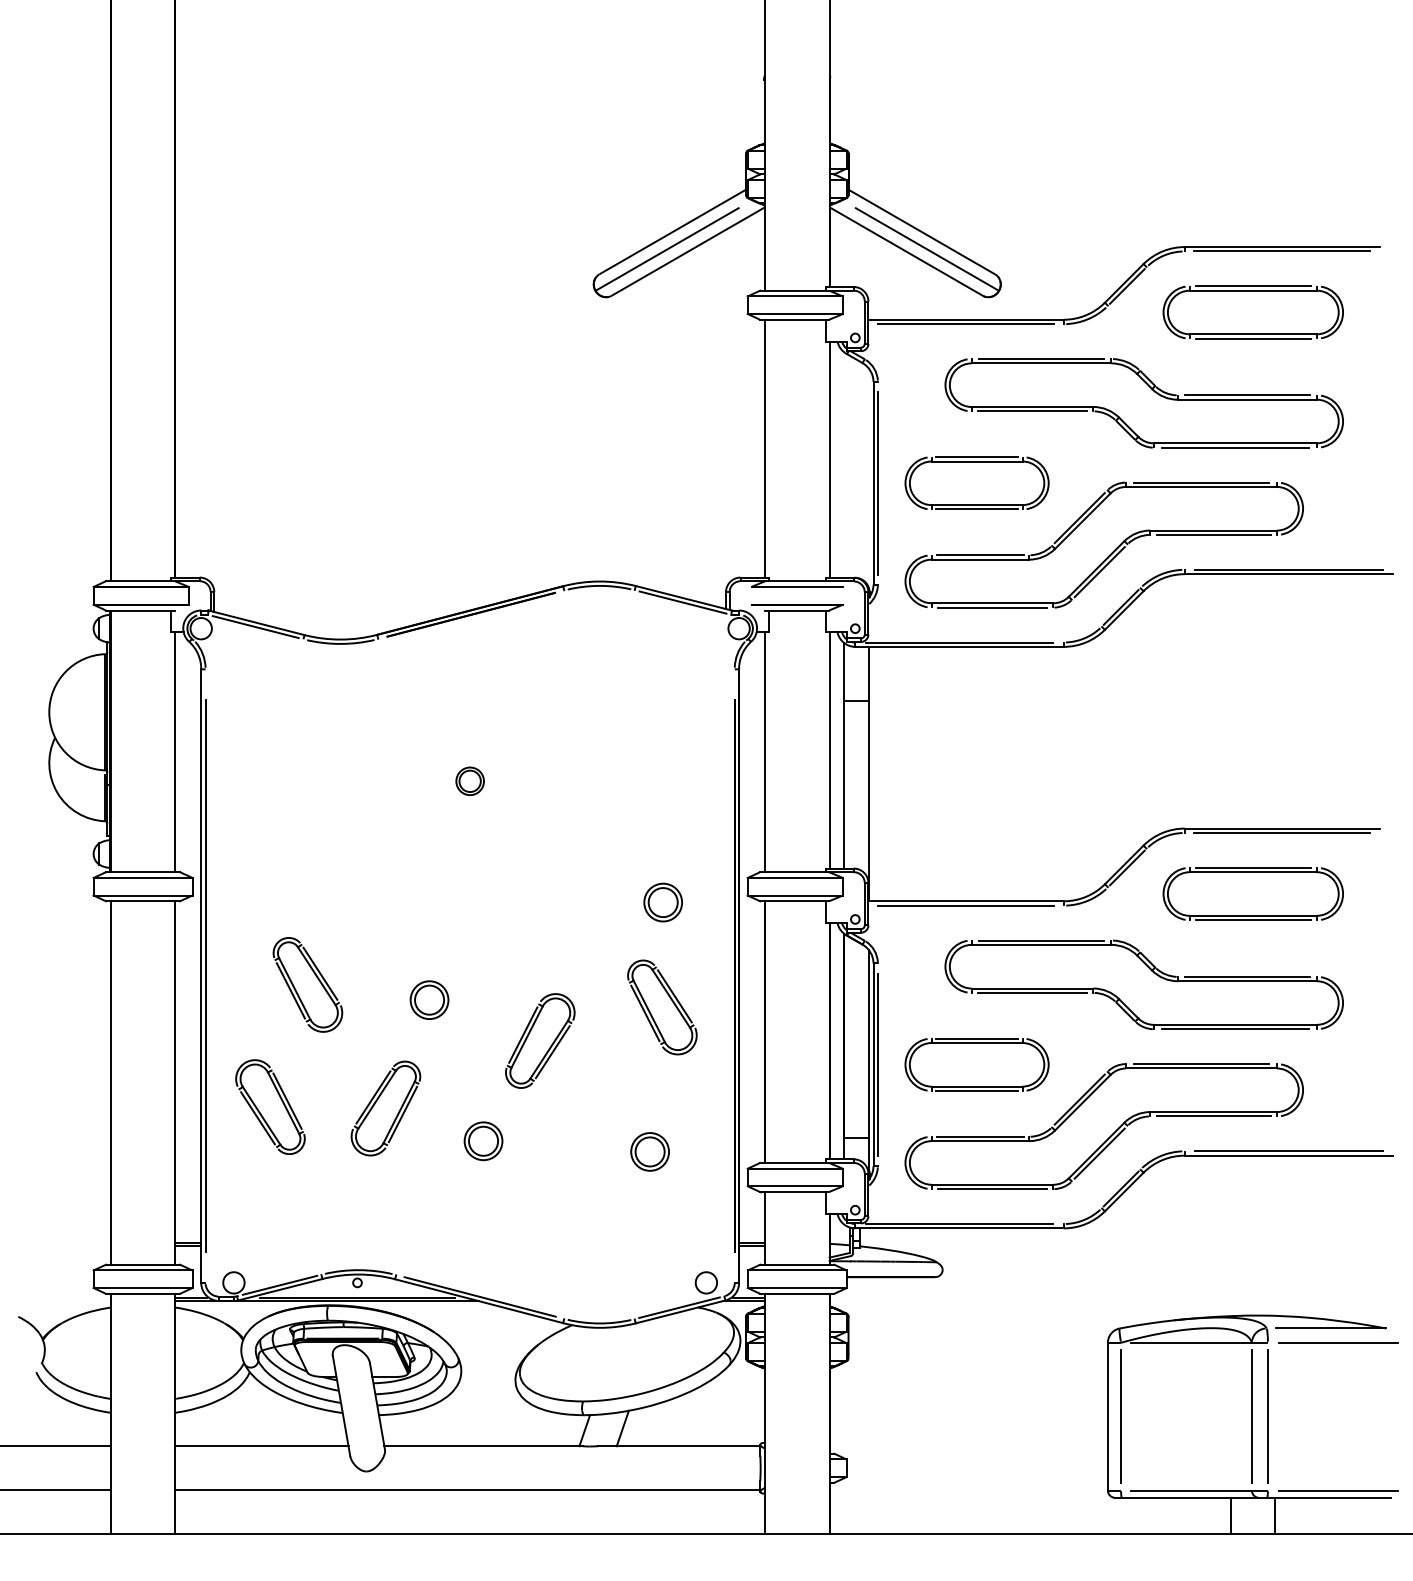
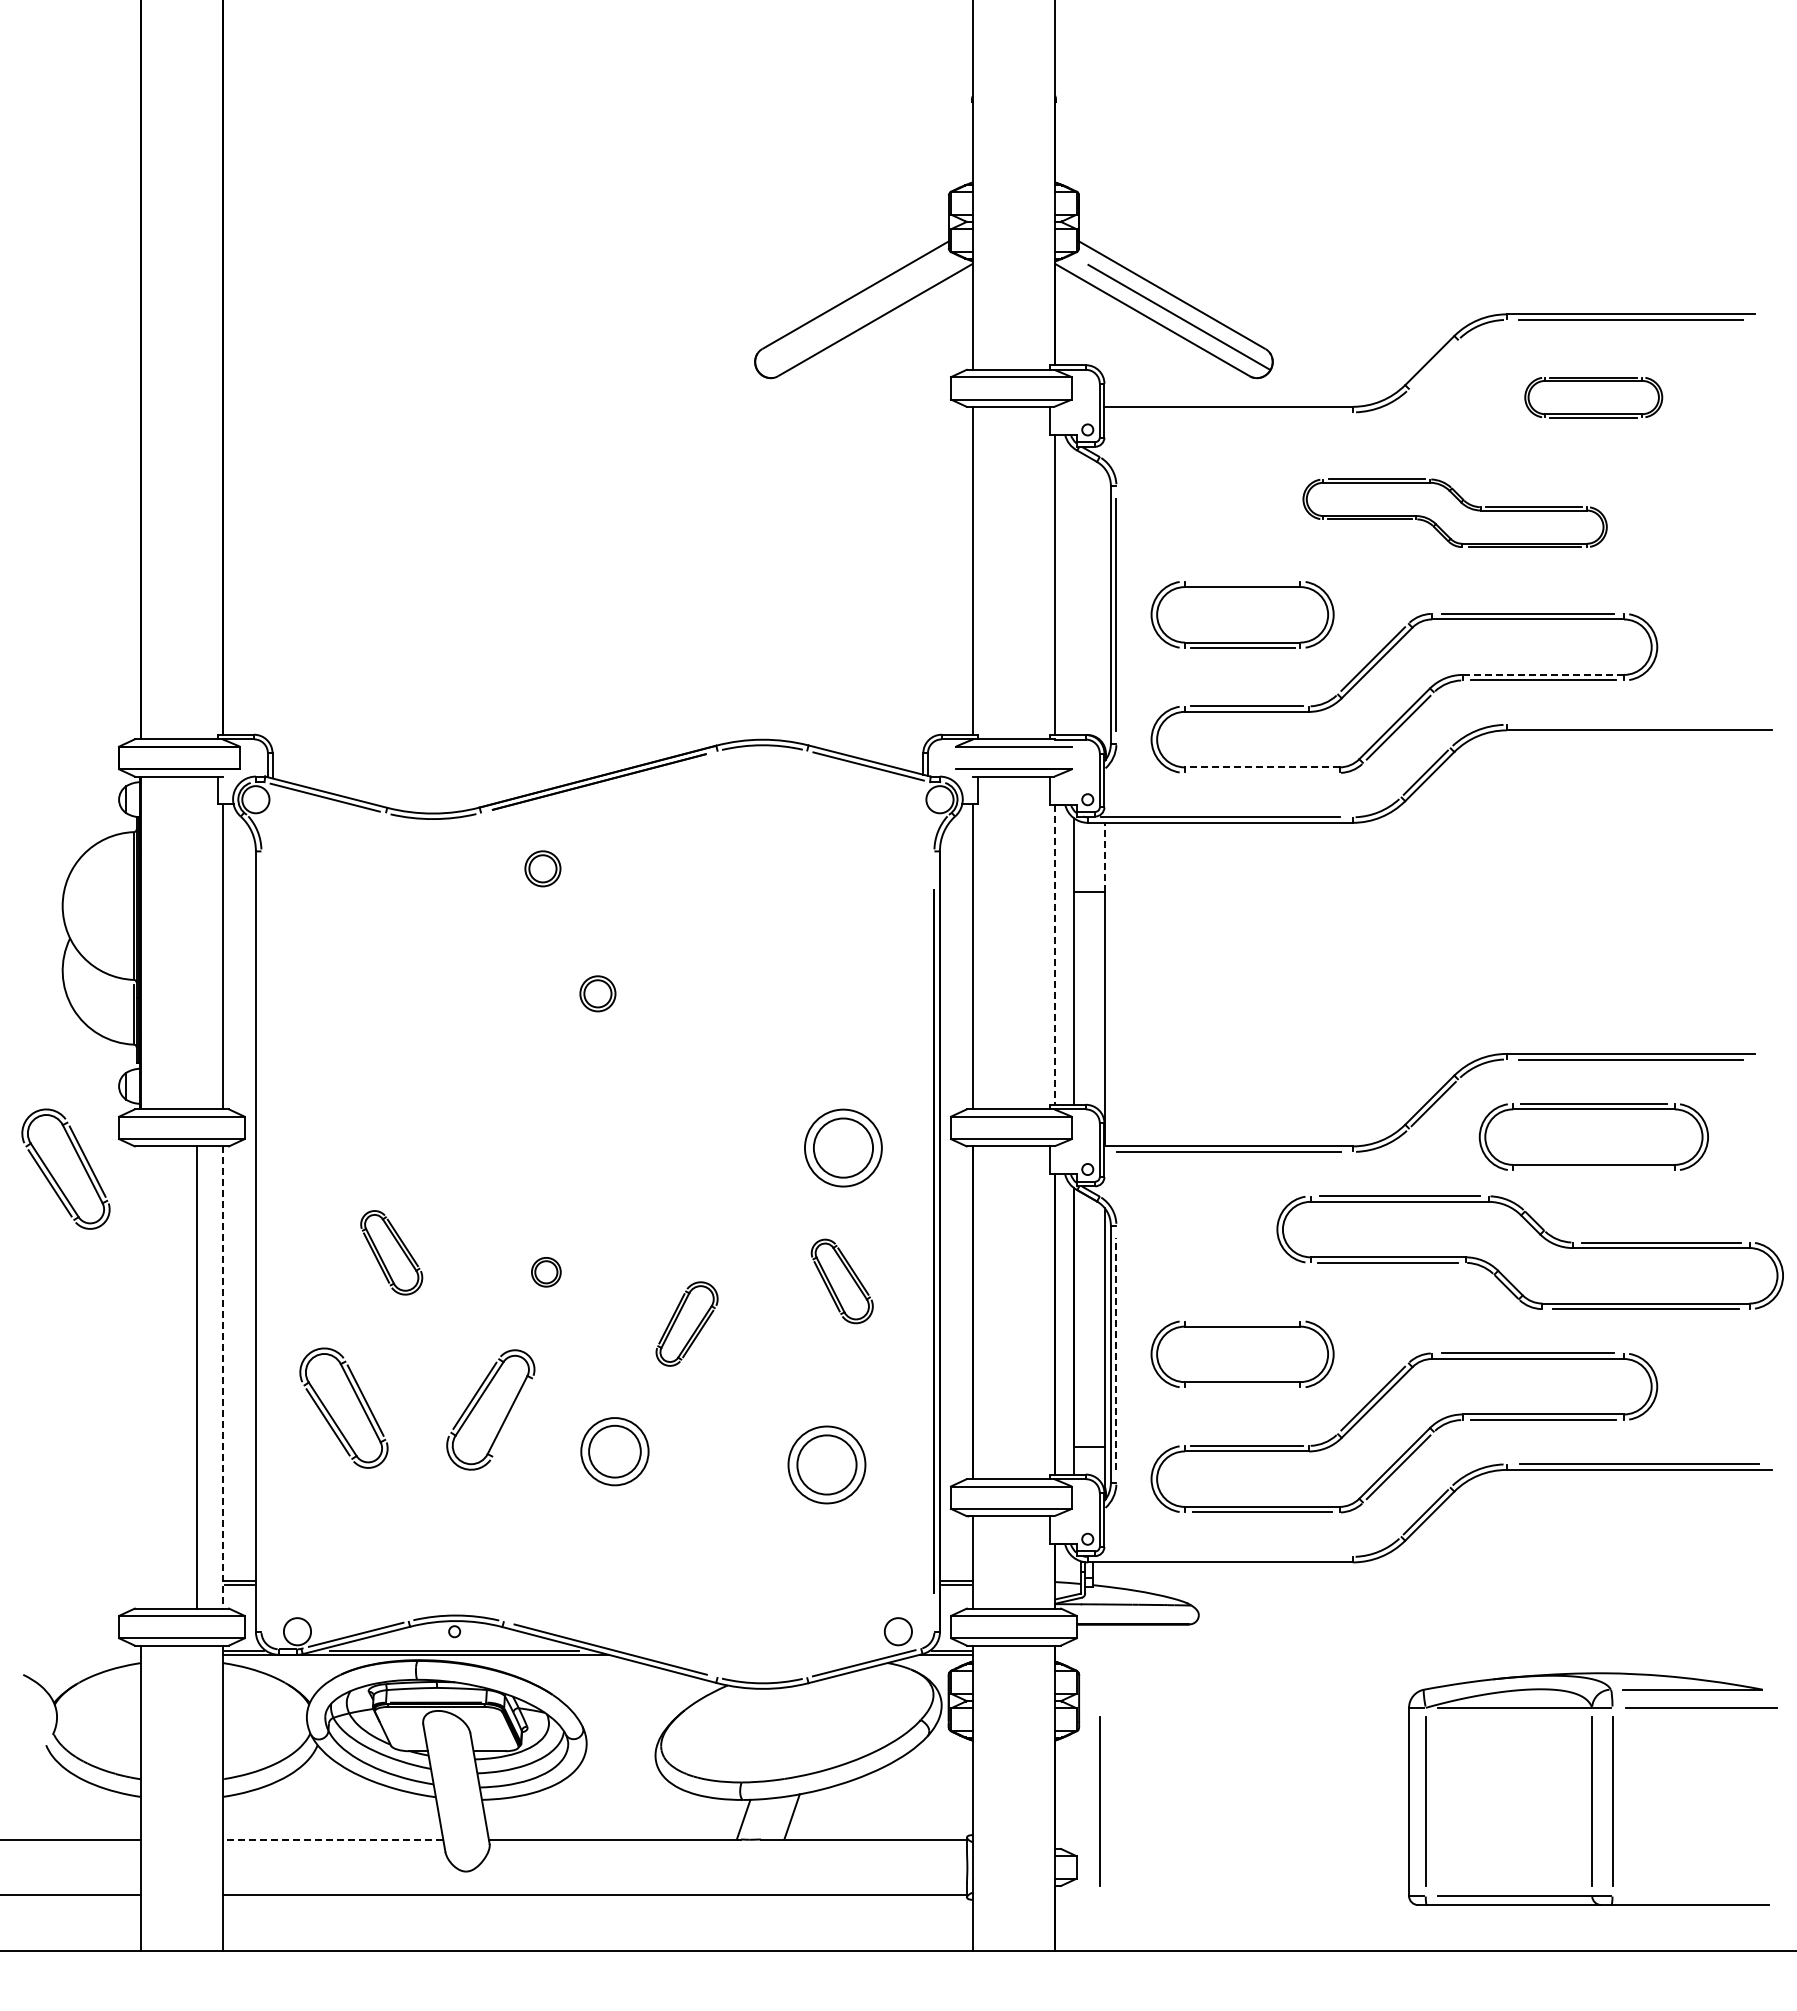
line: (667, 248) -> (848, 316), removed
line: (1127, 286) -> (1433, 364), removed
part: (1252, 312) -> (1593, 397), size x0.6
line: (965, 324) -> (1228, 412), removed
part: (1143, 403) -> (1454, 513), size x0.6
line: (976, 457) -> (1242, 581), removed
line: (1213, 530) -> (1543, 674), solid -> dashed
line: (1288, 569) -> (1638, 724), removed
line: (991, 603) -> (1261, 767), solid -> dashed
line: (991, 607) -> (1261, 772), removed
line: (868, 674) -> (1104, 857), solid -> dashed
part: (426, 682) -> (542, 868), added
line: (829, 751) -> (1055, 955), solid -> dashed
part: (663, 902) -> (843, 1147), size x1.6
part: (51, 918) -> (65, 1168), added
line: (1252, 920) -> (1593, 1170), removed
line: (205, 976) -> (261, 1241), removed
part: (307, 984) -> (391, 1252), size x0.7
part: (1143, 984) -> (1529, 1252), moved
part: (429, 1000) -> (546, 1272), size x0.6
part: (661, 1007) -> (841, 1281), size x0.7
line: (976, 1038) -> (1242, 1321), removed
part: (539, 1040) -> (686, 1323), size x0.7
line: (877, 1064) -> (1116, 1354), solid -> dashed
line: (110, 1083) -> (196, 1377), moved
line: (175, 1083) -> (223, 1378), solid -> dashed
line: (976, 1090) -> (1242, 1387), removed
line: (402, 1114) -> (512, 1417), removed
part: (483, 1141) -> (614, 1451), size x1.4
part: (649, 1152) -> (826, 1465), size x1.6
line: (959, 1223) -> (1220, 1556), removed
line: (864, 1416) -> (1099, 1801), added
line: (261, 1446) -> (332, 1839), solid -> dashed
line: (1337, 1490) -> (1701, 1895), removed
line: (1230, 1515) -> (1565, 1927), removed
line: (1274, 1515) -> (1620, 1927), removed

